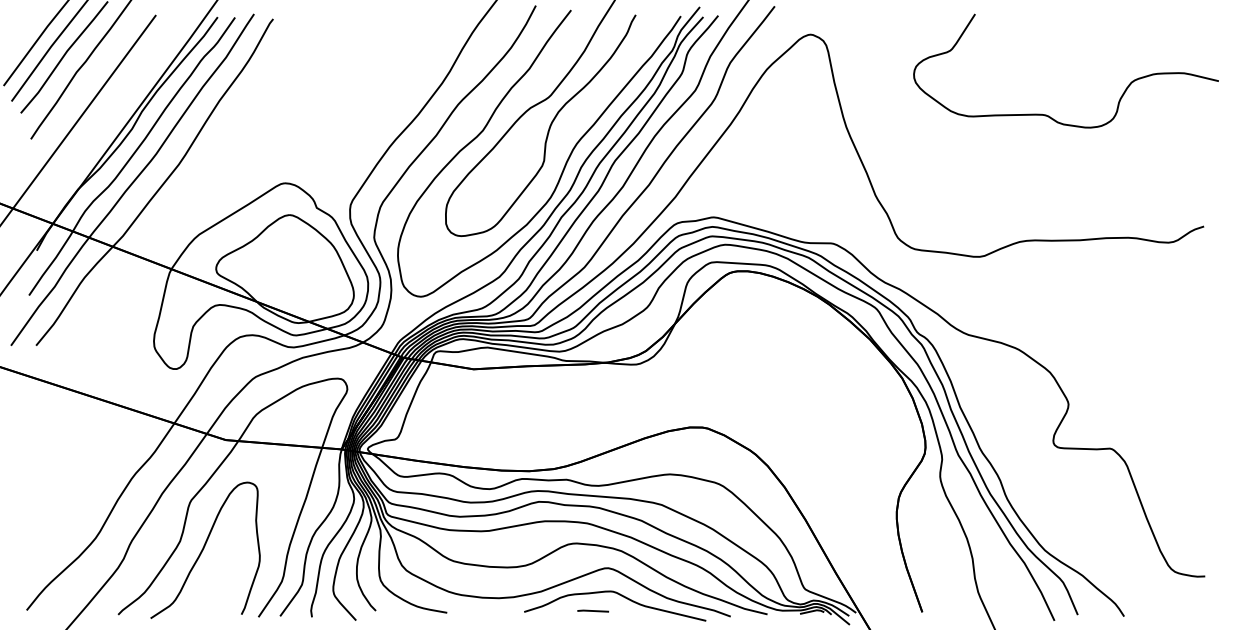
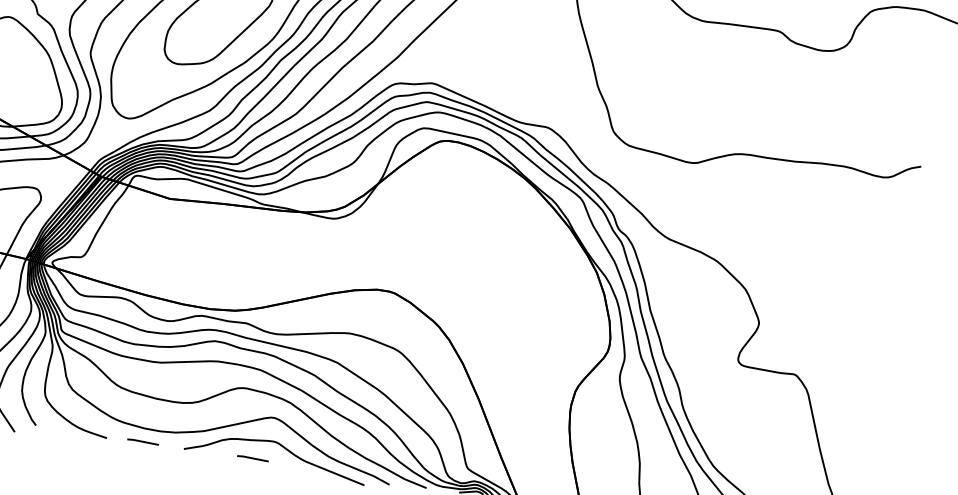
line: (483, 610) -> (143, 441), added

